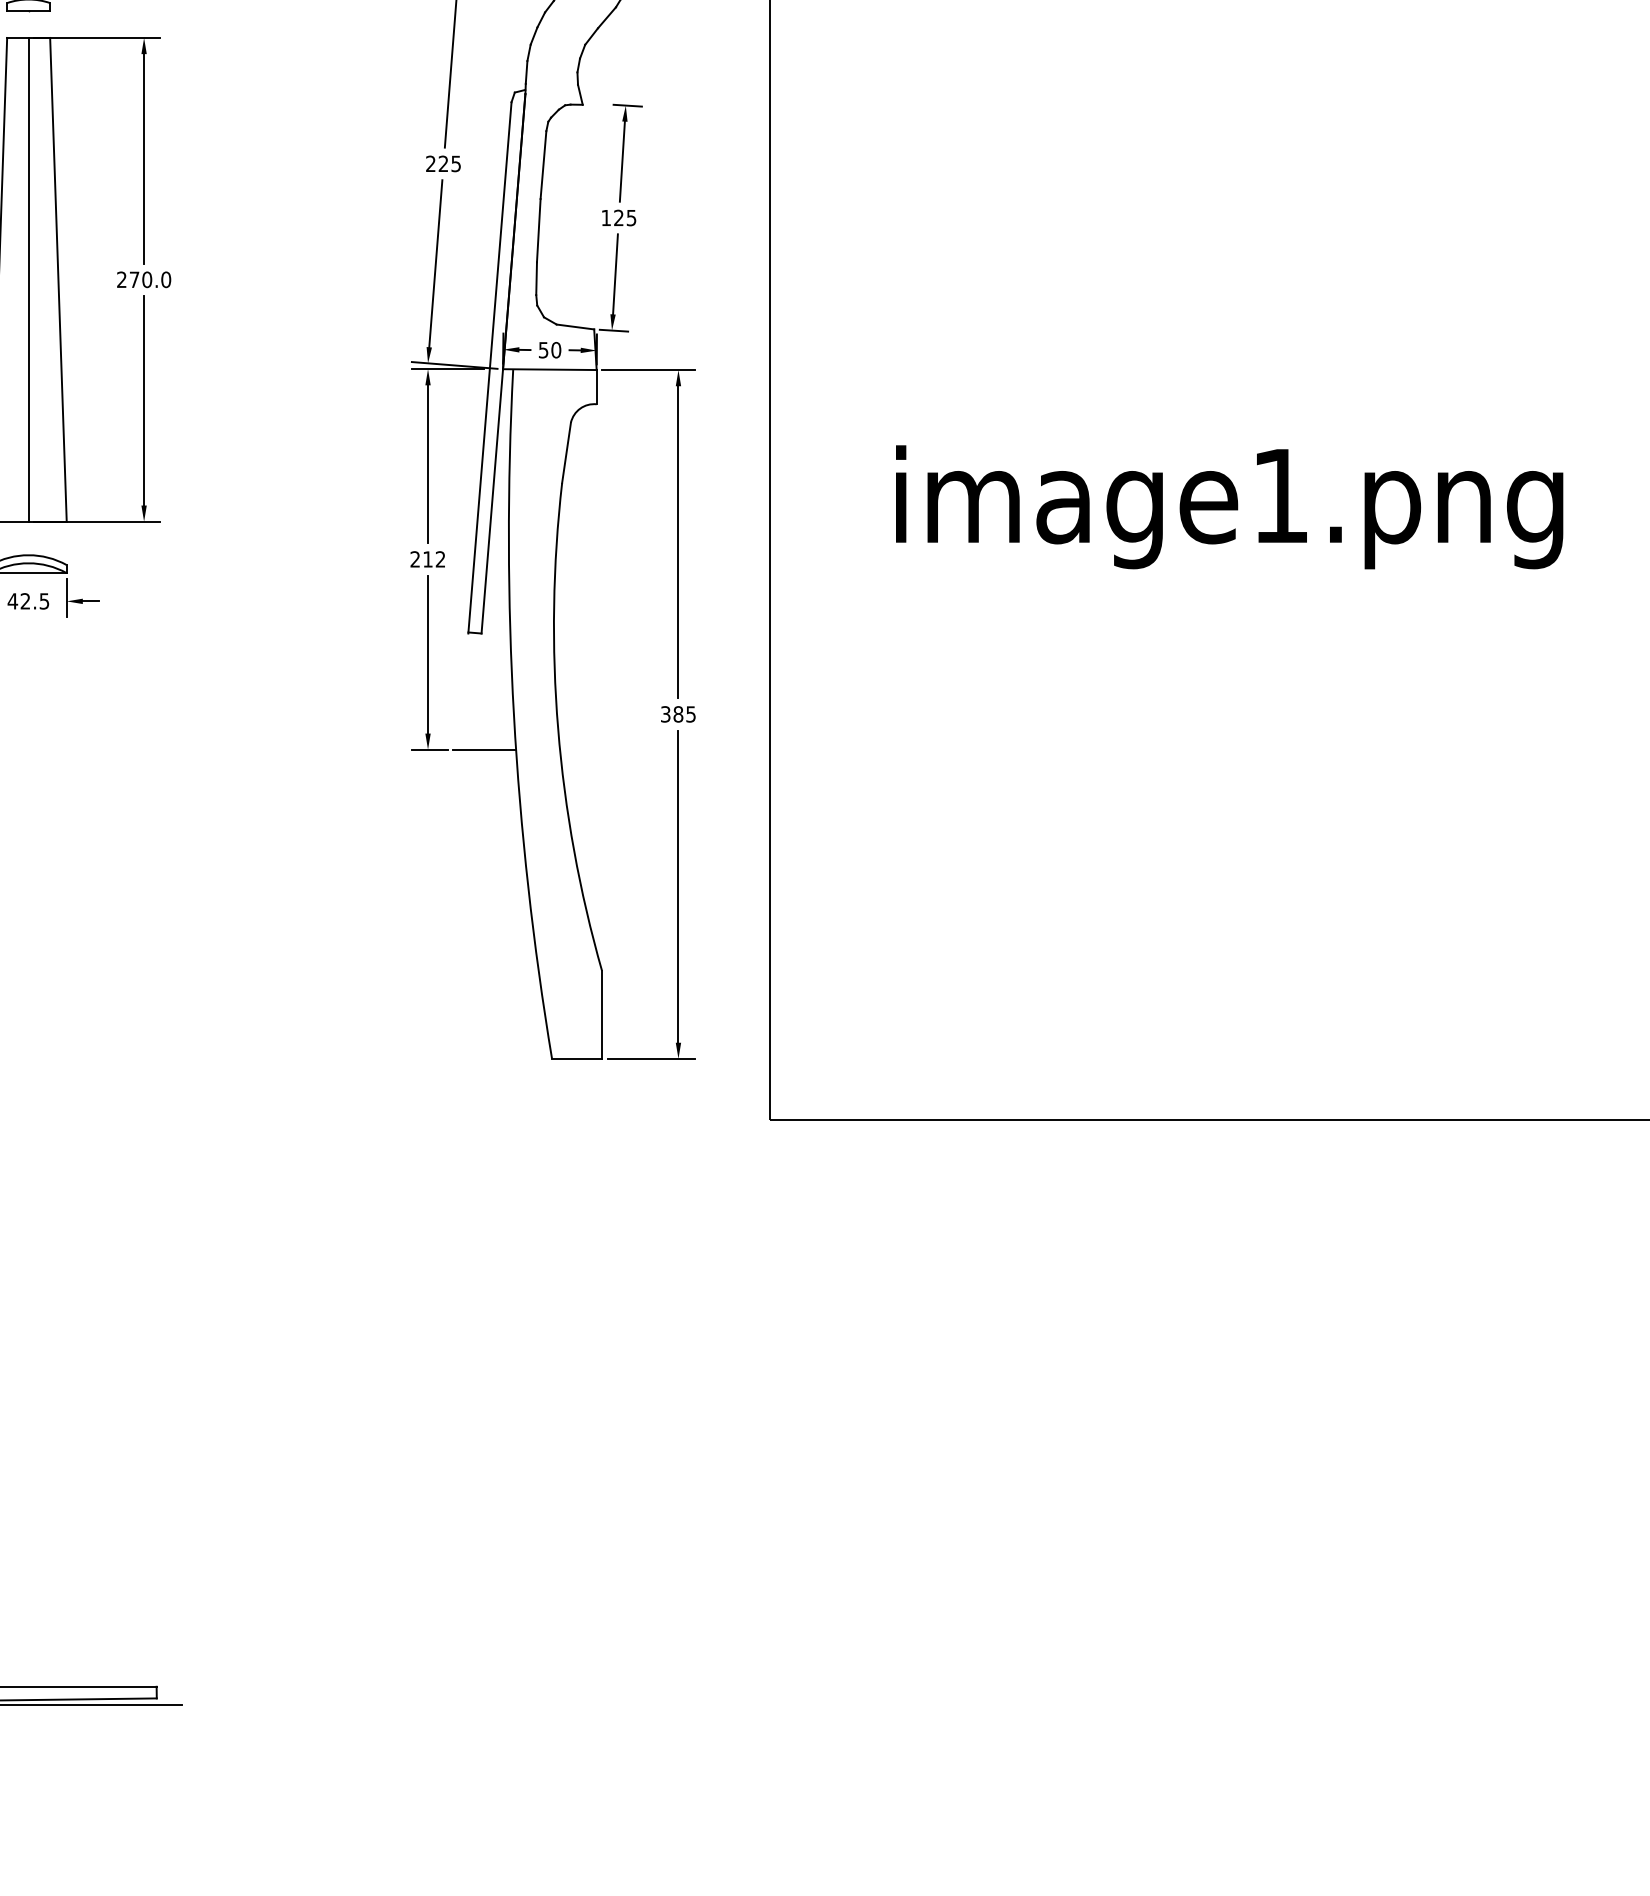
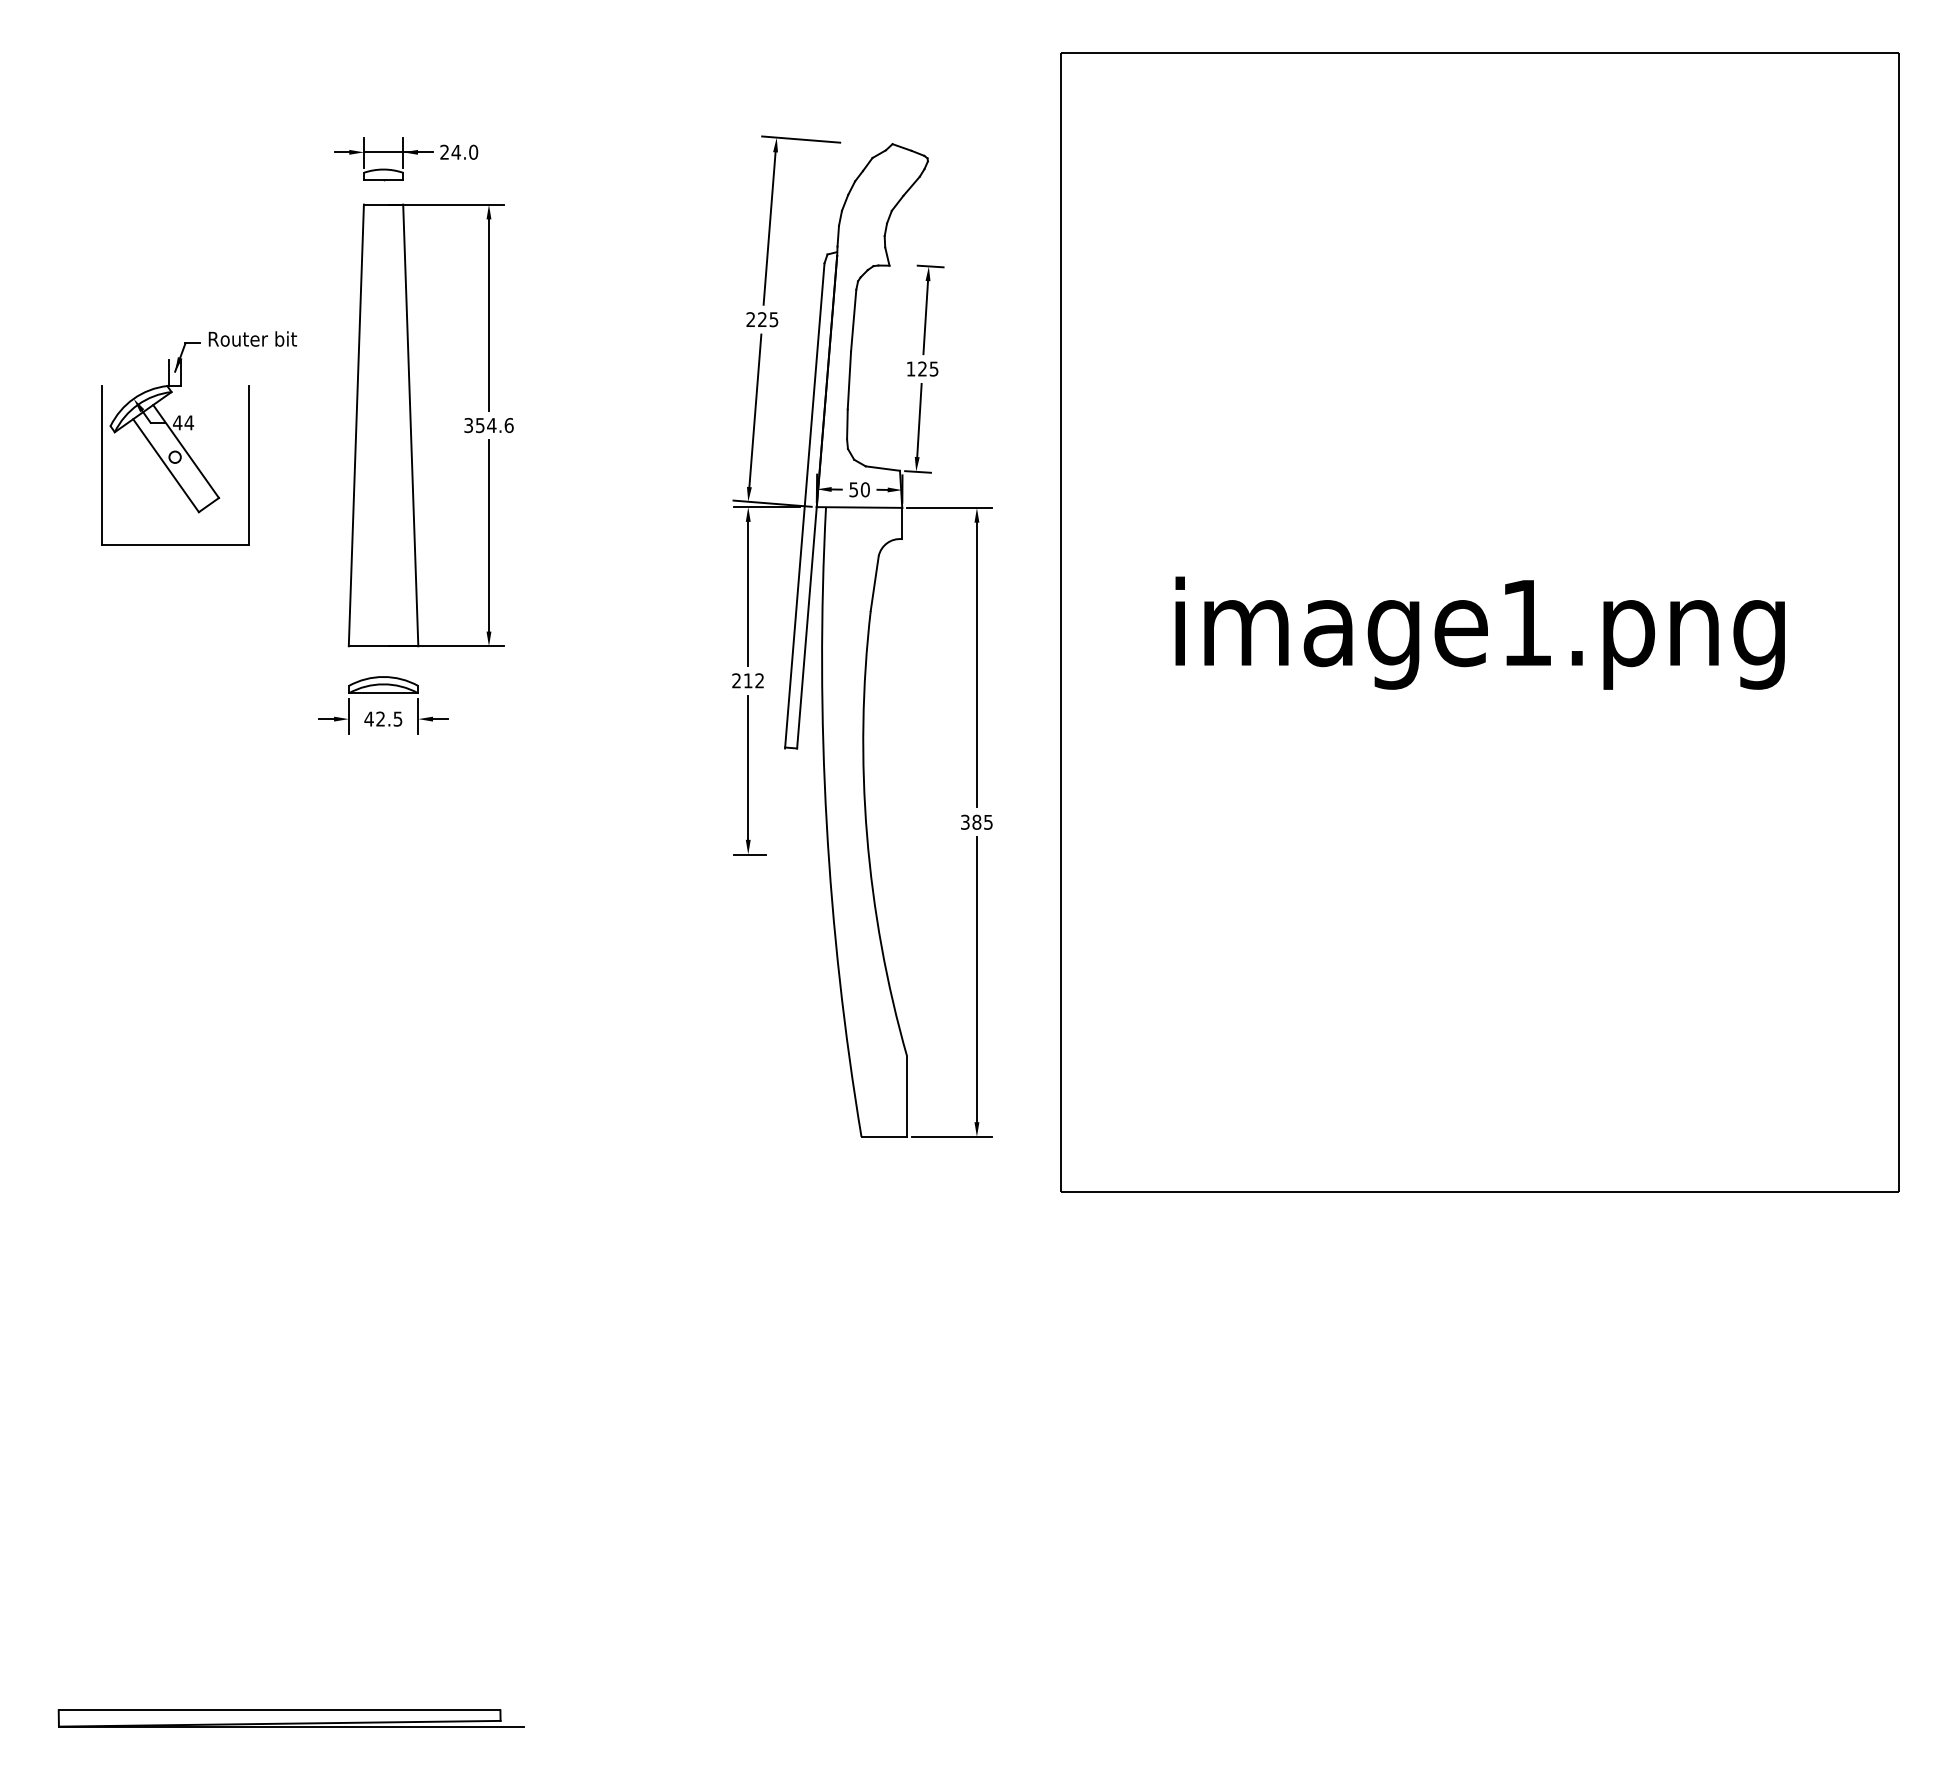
line: (28, 279) -> (383, 425), removed
text: (143, 279) -> (488, 425), 270.0 -> 354.6
line: (484, 749) -> (799, 854), removed

